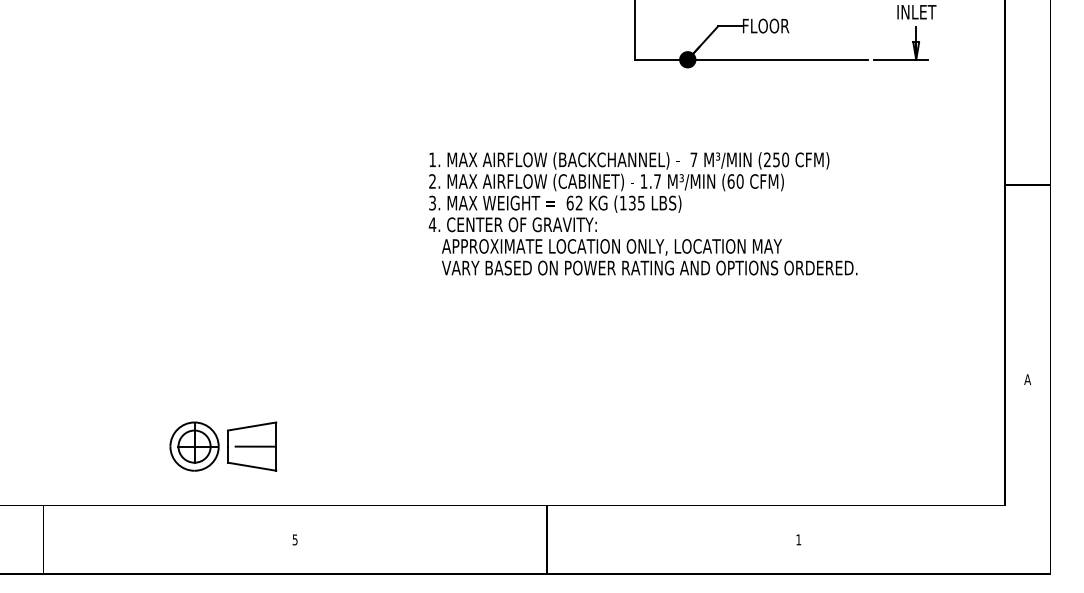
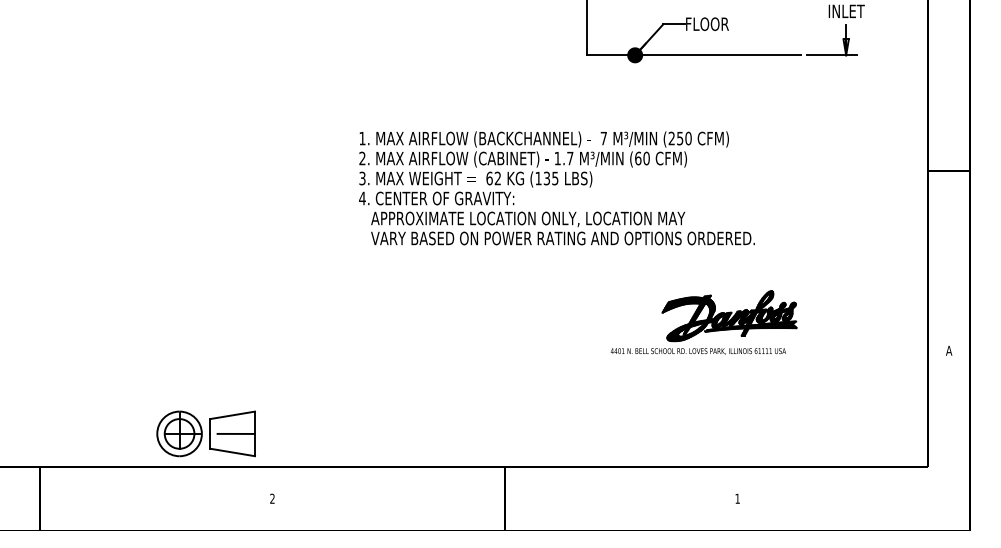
text: (642, 213) -> (556, 188), moved
part: (762, 348) -> (704, 322), added
part: (223, 446) -> (206, 433), moved
text: (294, 539) -> (271, 498), 5 -> 2

